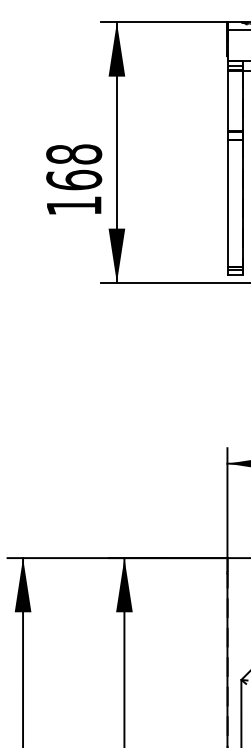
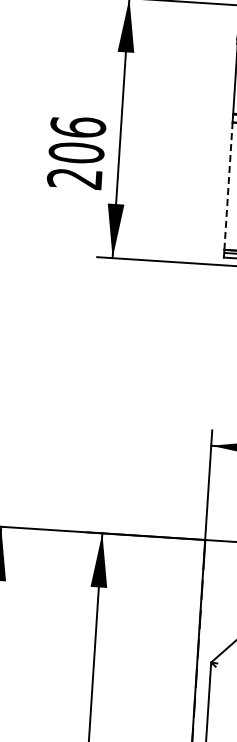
text: (74, 179) -> (76, 152), 168 -> 206
line: (227, 203) -> (228, 186), solid -> dashed

